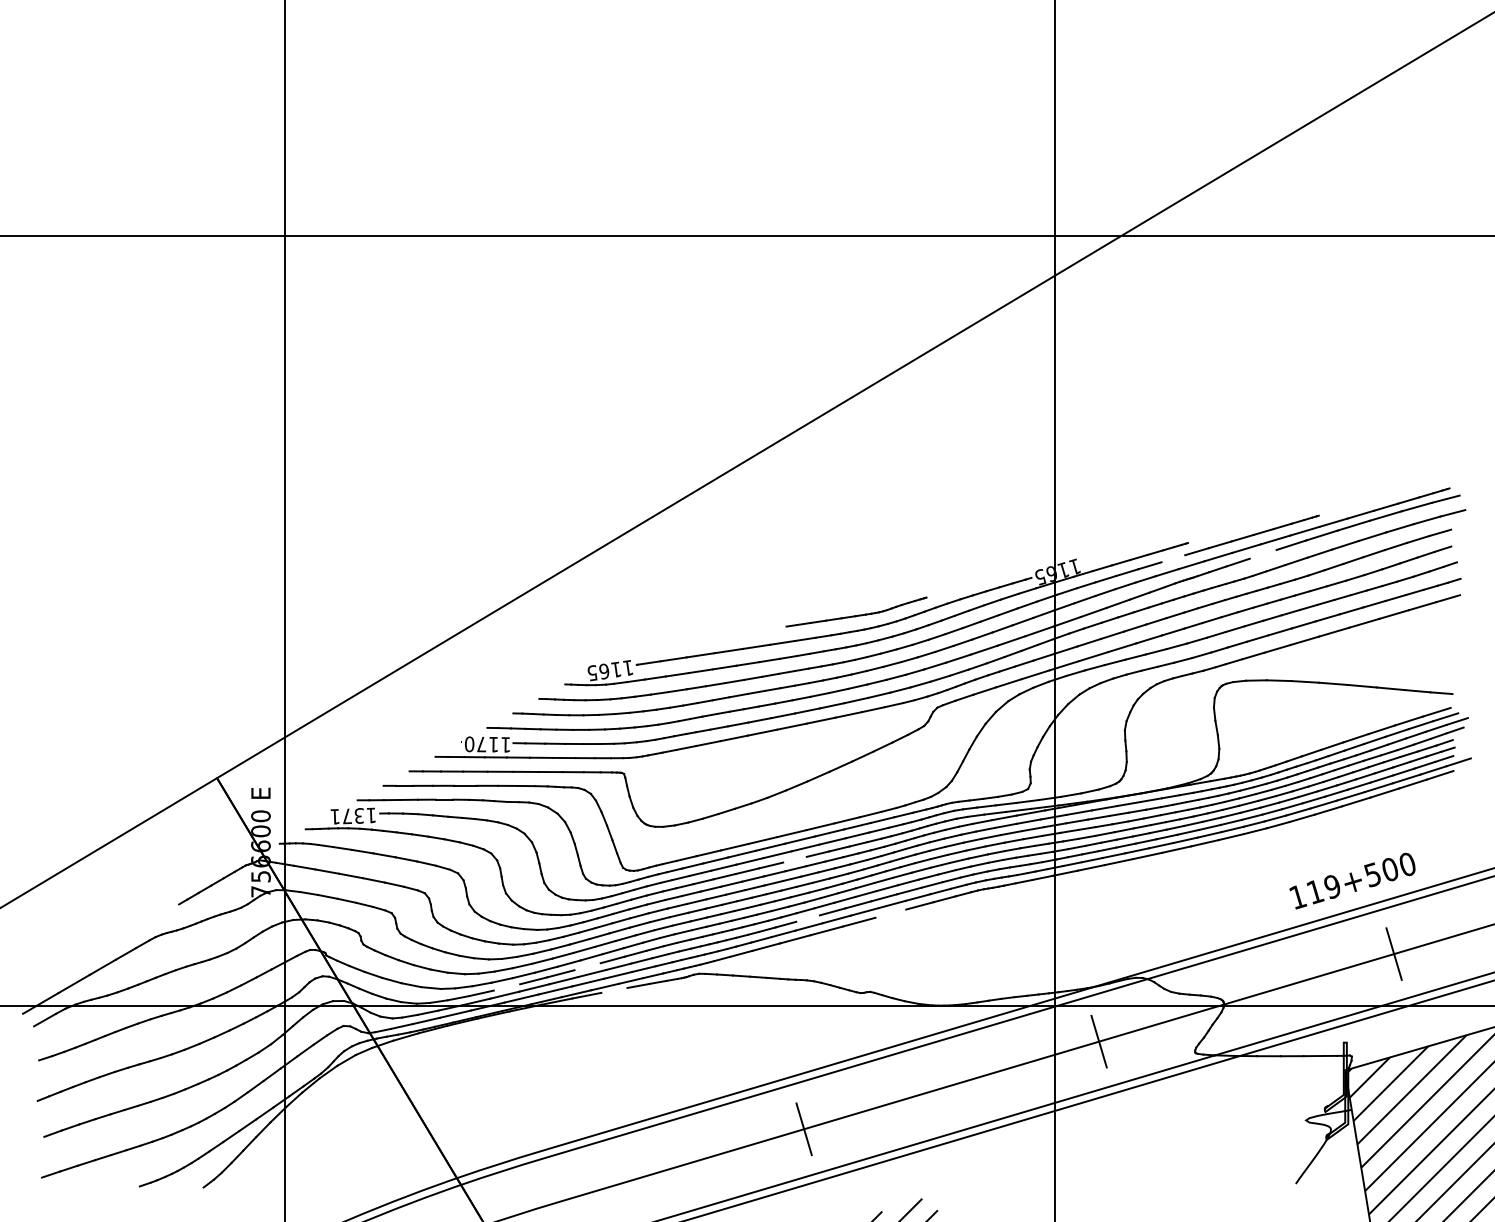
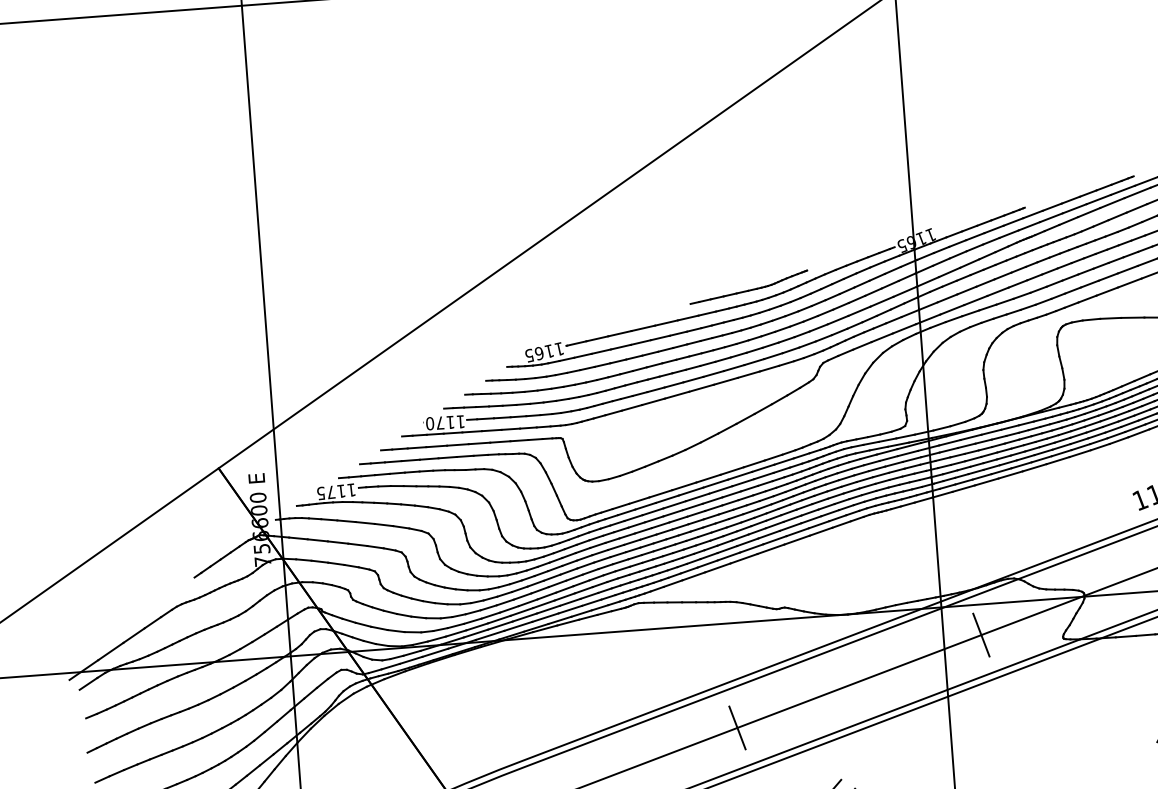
line: (1262, 554) -> (1088, 212), added
line: (1173, 558) -> (1013, 221), added
text: (346, 816) -> (330, 492), 1371 -> 1175
line: (794, 859) -> (712, 500), added
line: (890, 913) -> (796, 539), added
line: (807, 918) -> (726, 549), added
line: (587, 966) -> (543, 604), added
line: (506, 987) -> (476, 626), added
line: (614, 989) -> (568, 621), added

